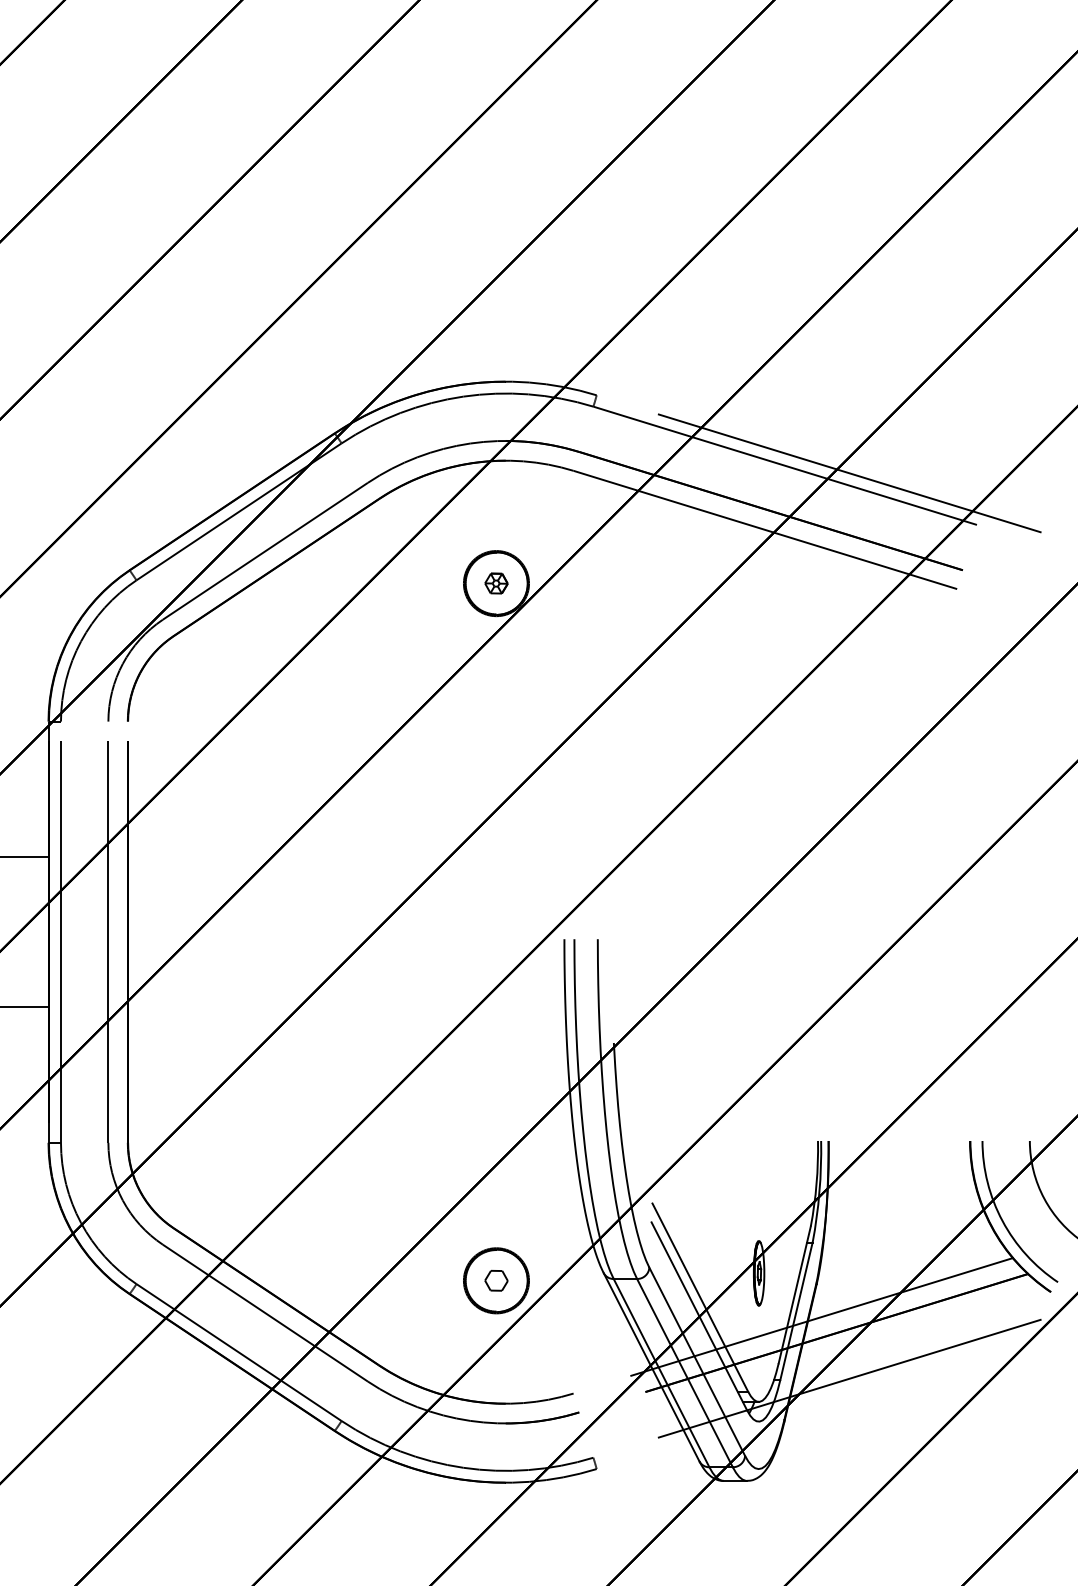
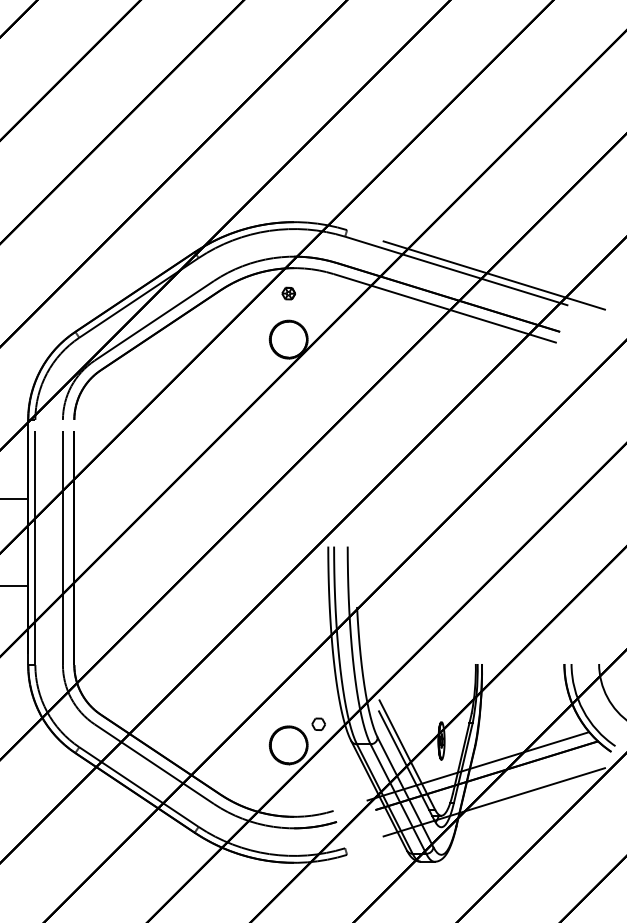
part: (496, 583) -> (288, 293), moved
part: (496, 1279) -> (318, 723), moved

